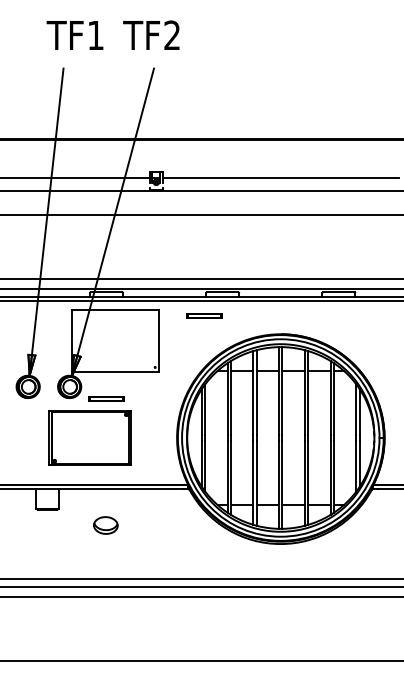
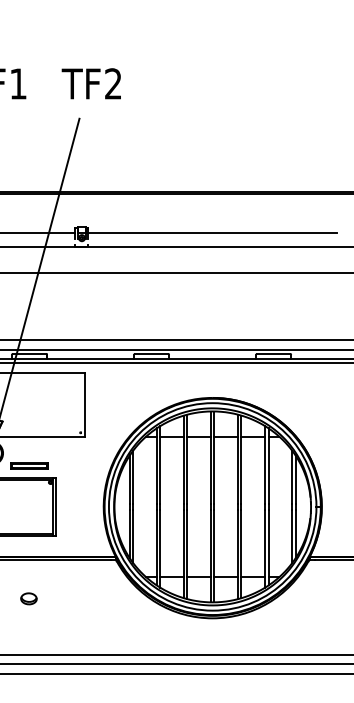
text: (151, 34) -> (91, 82), moved
part: (204, 315) -> (132, 378), removed
part: (105, 525) -> (28, 598), size x0.62

